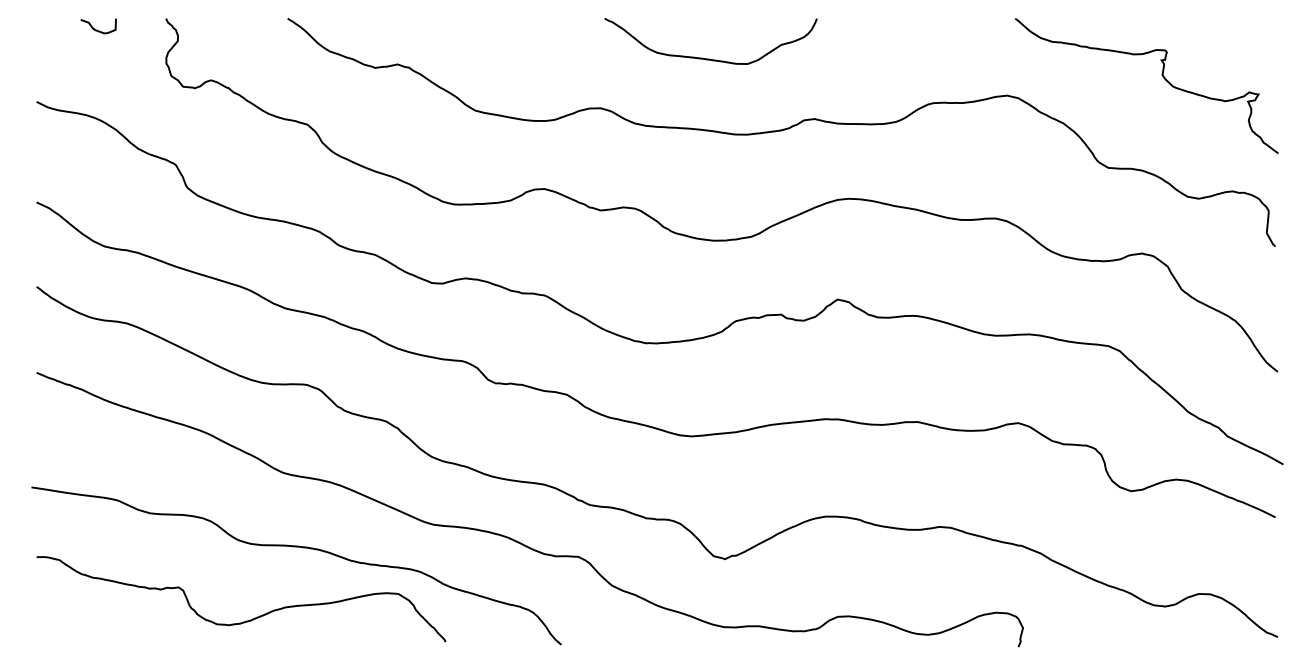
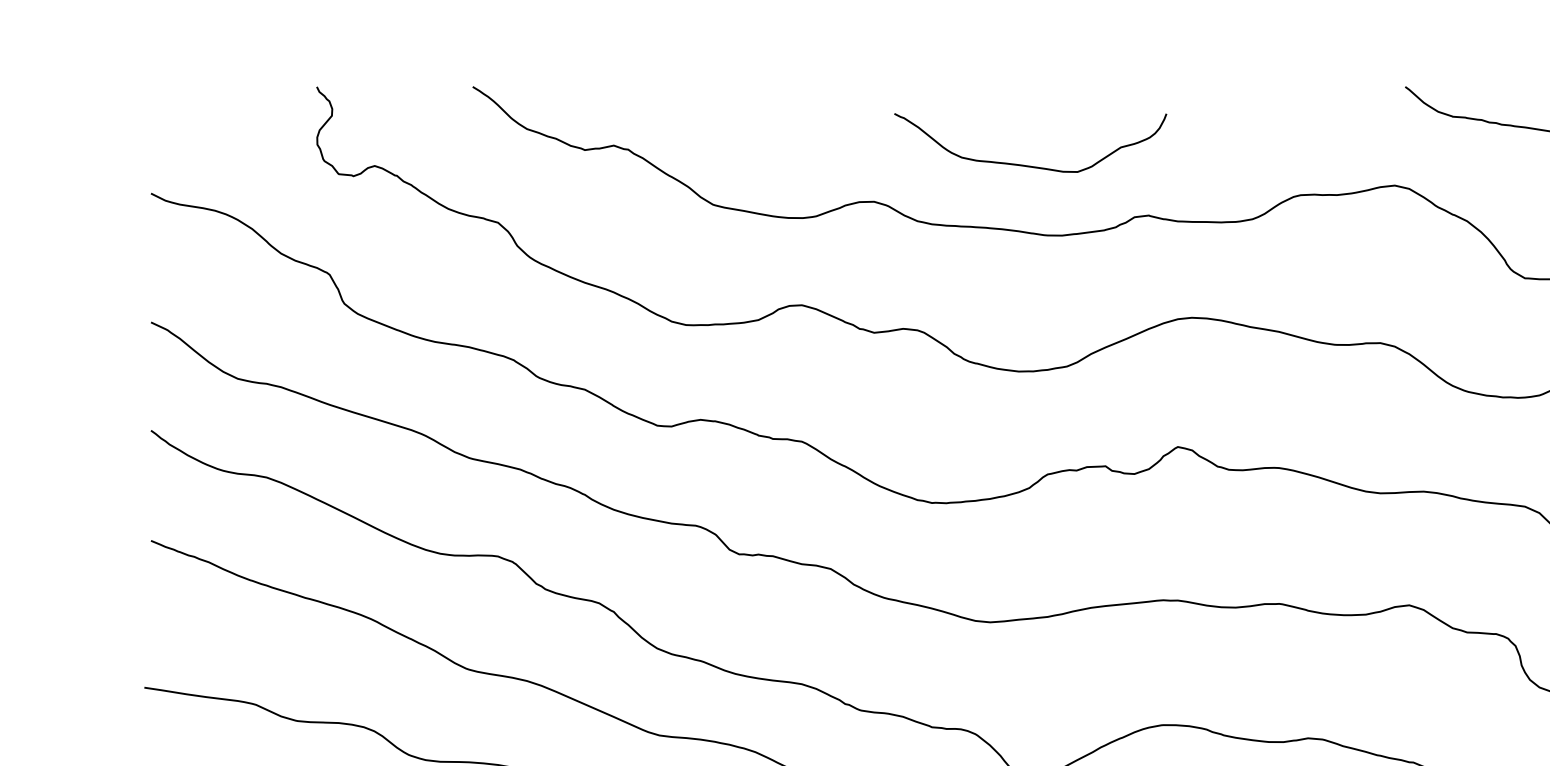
curve: (96, 29) -> (227, 100), removed
curve: (709, 58) -> (1028, 164), moved

